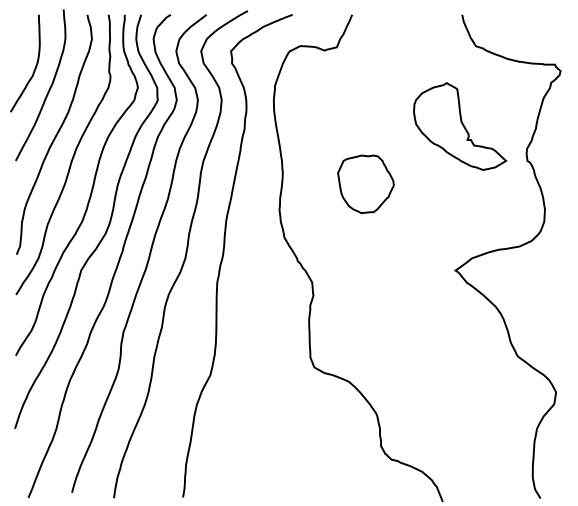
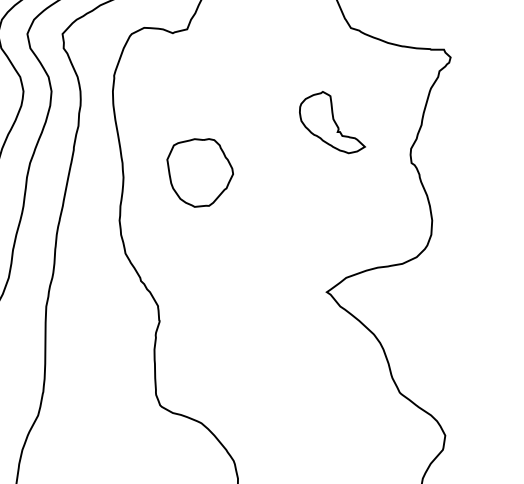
part: (460, 126) -> (332, 122), size x0.6
part: (365, 183) -> (199, 171), moved

